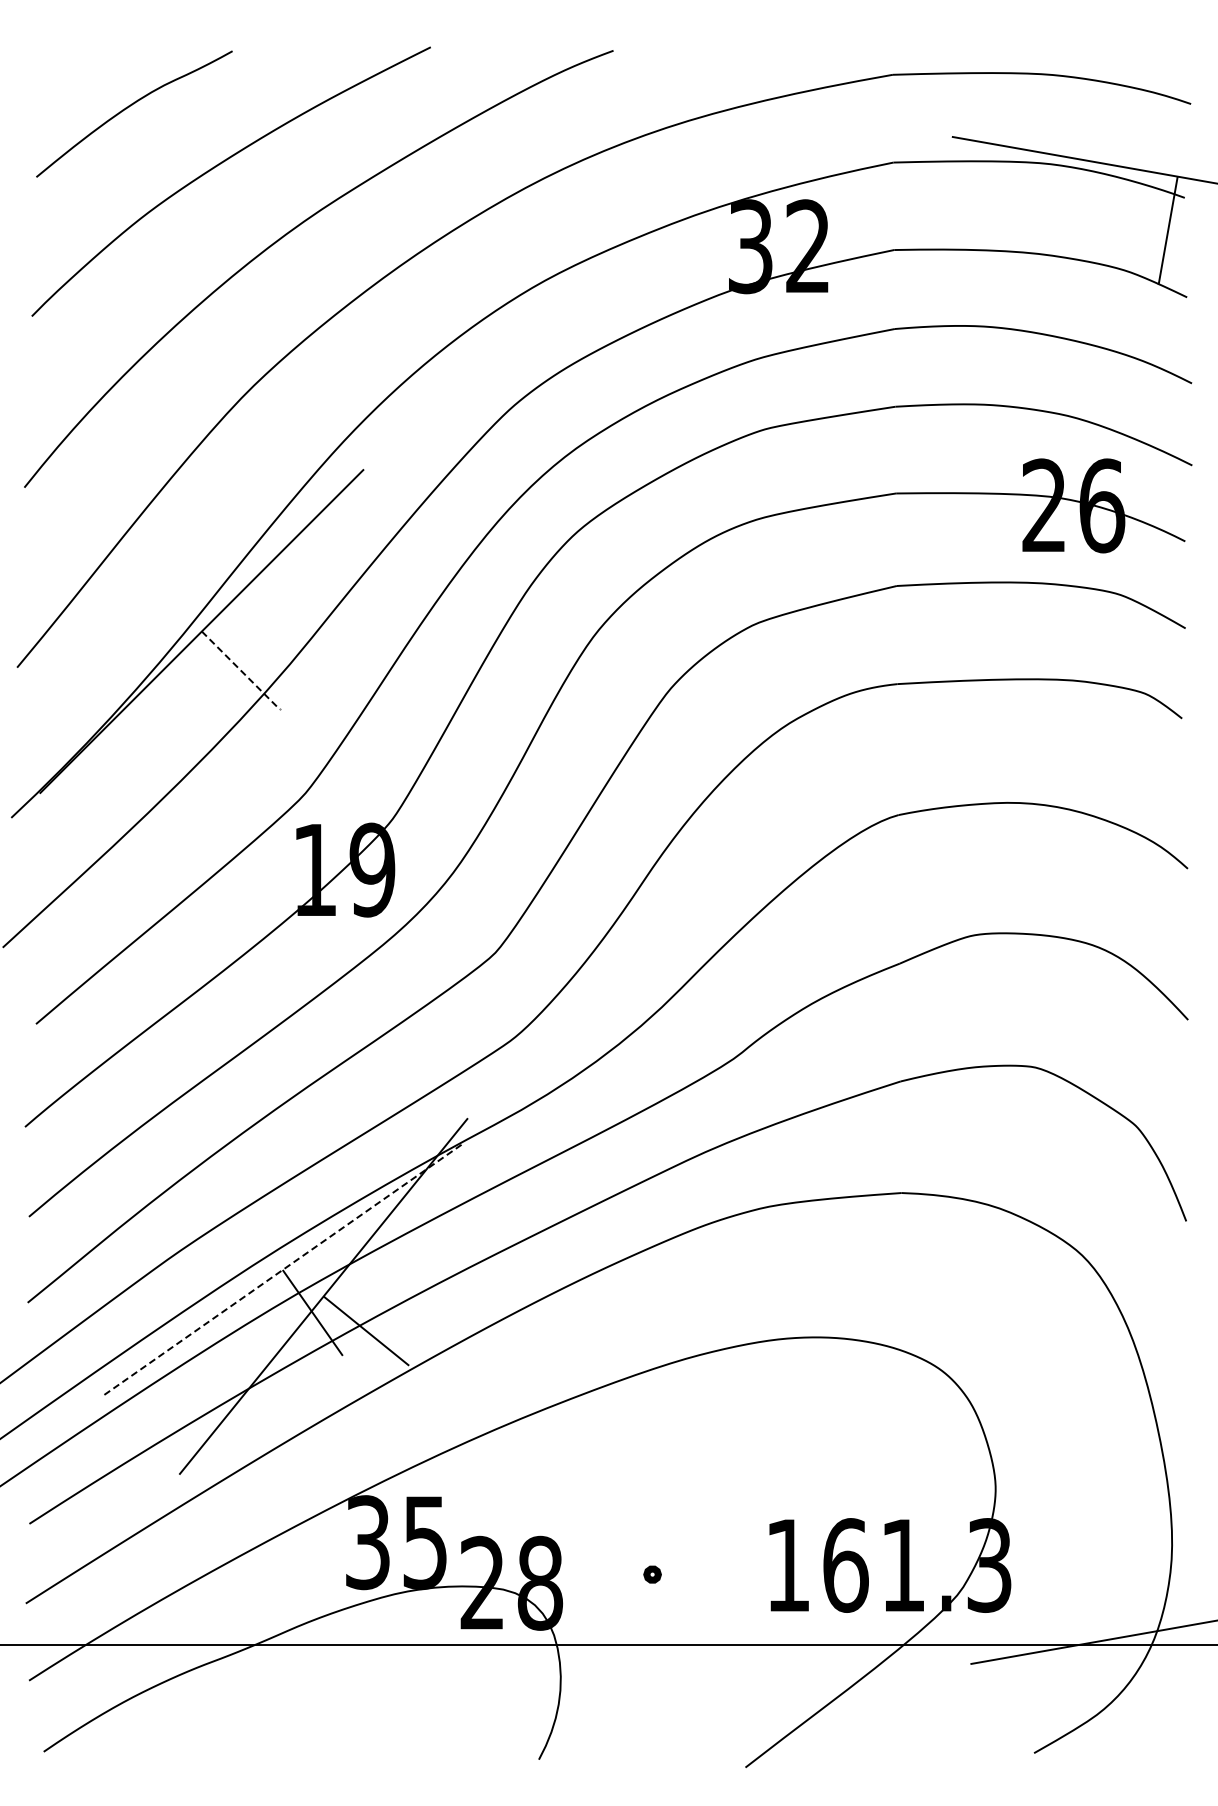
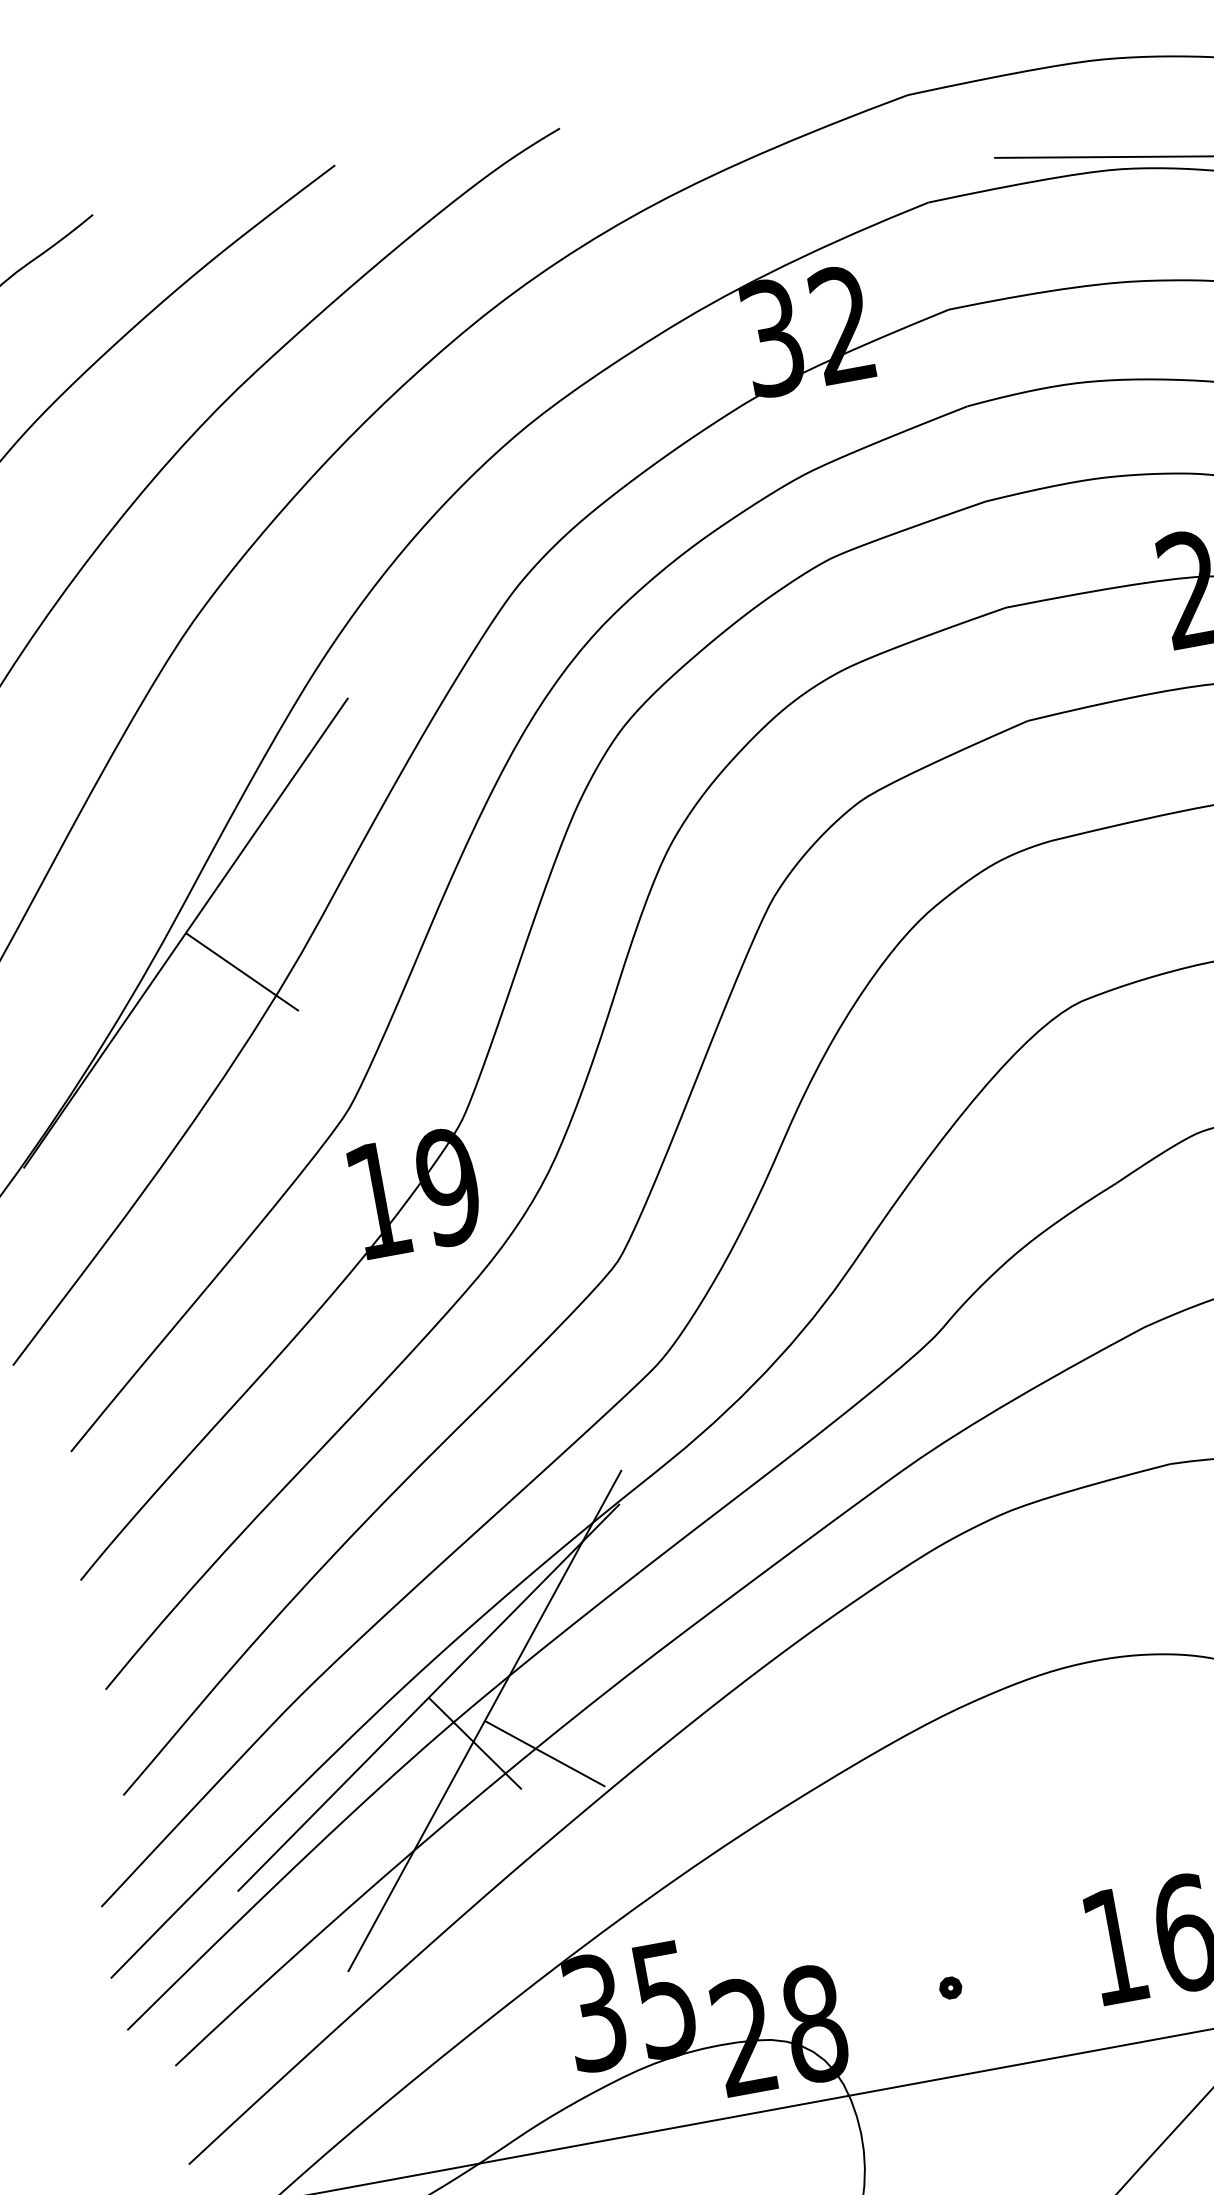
line: (241, 670) -> (243, 972), dashed -> solid
line: (282, 1270) -> (428, 1698), dashed -> solid

